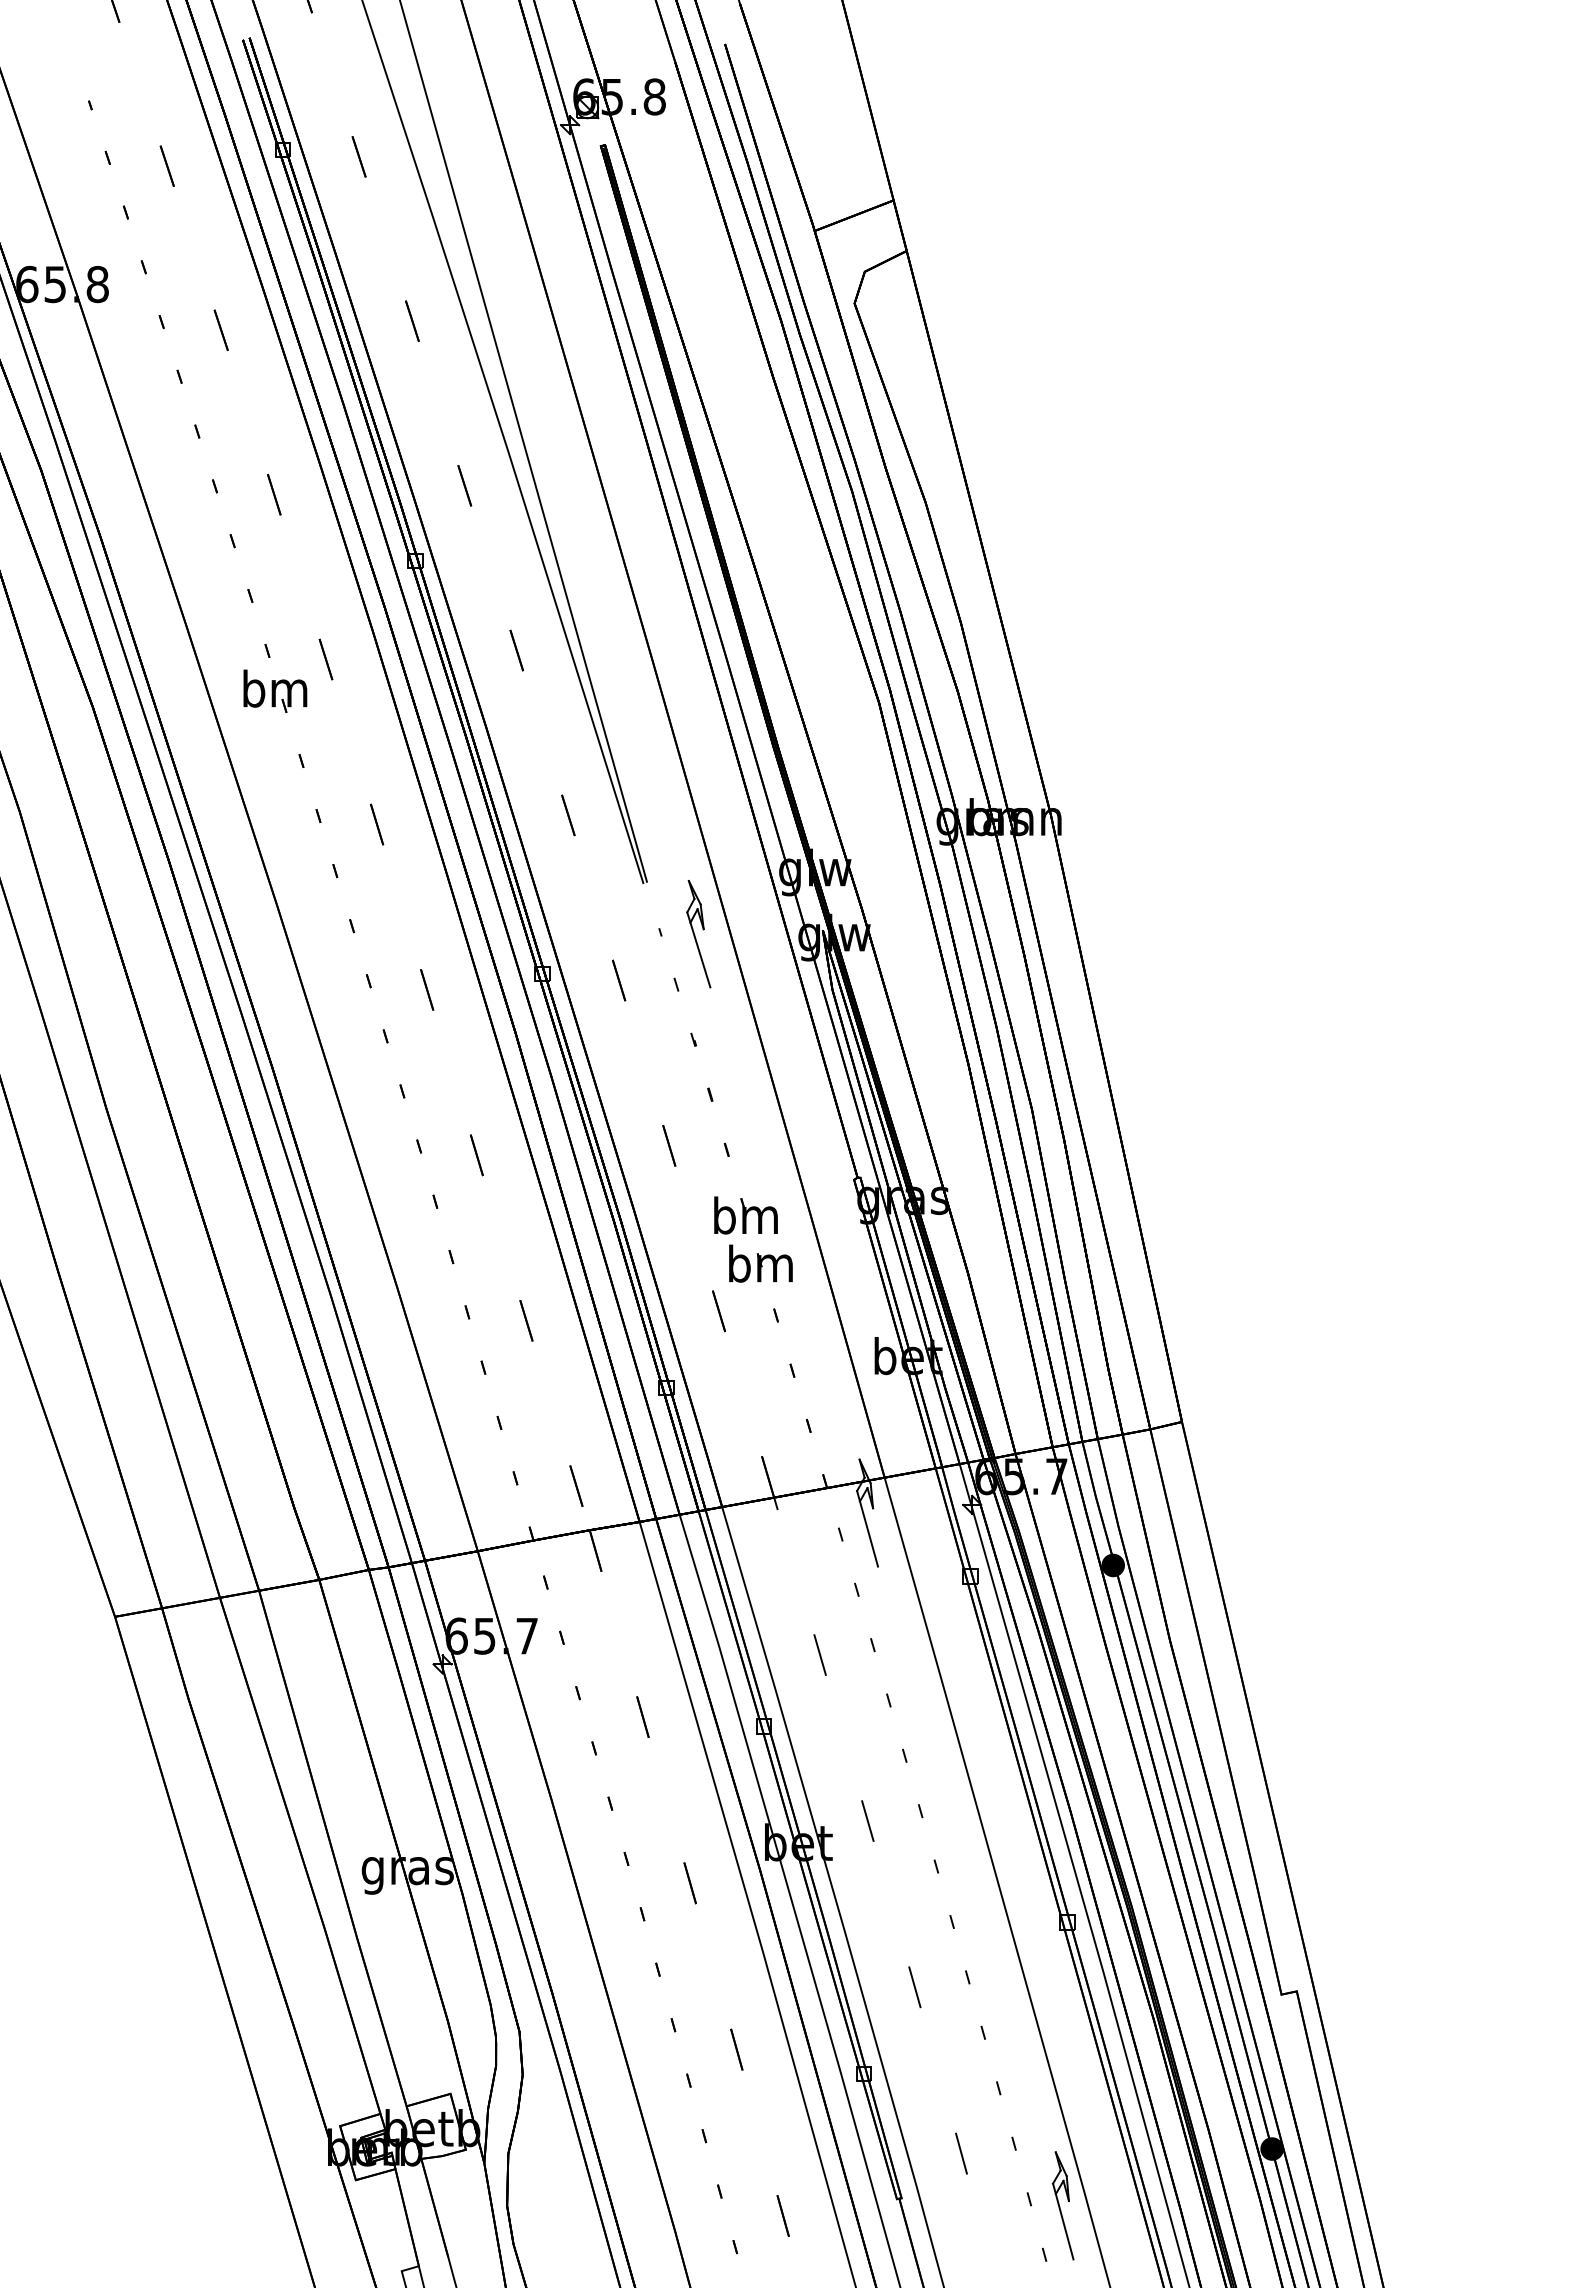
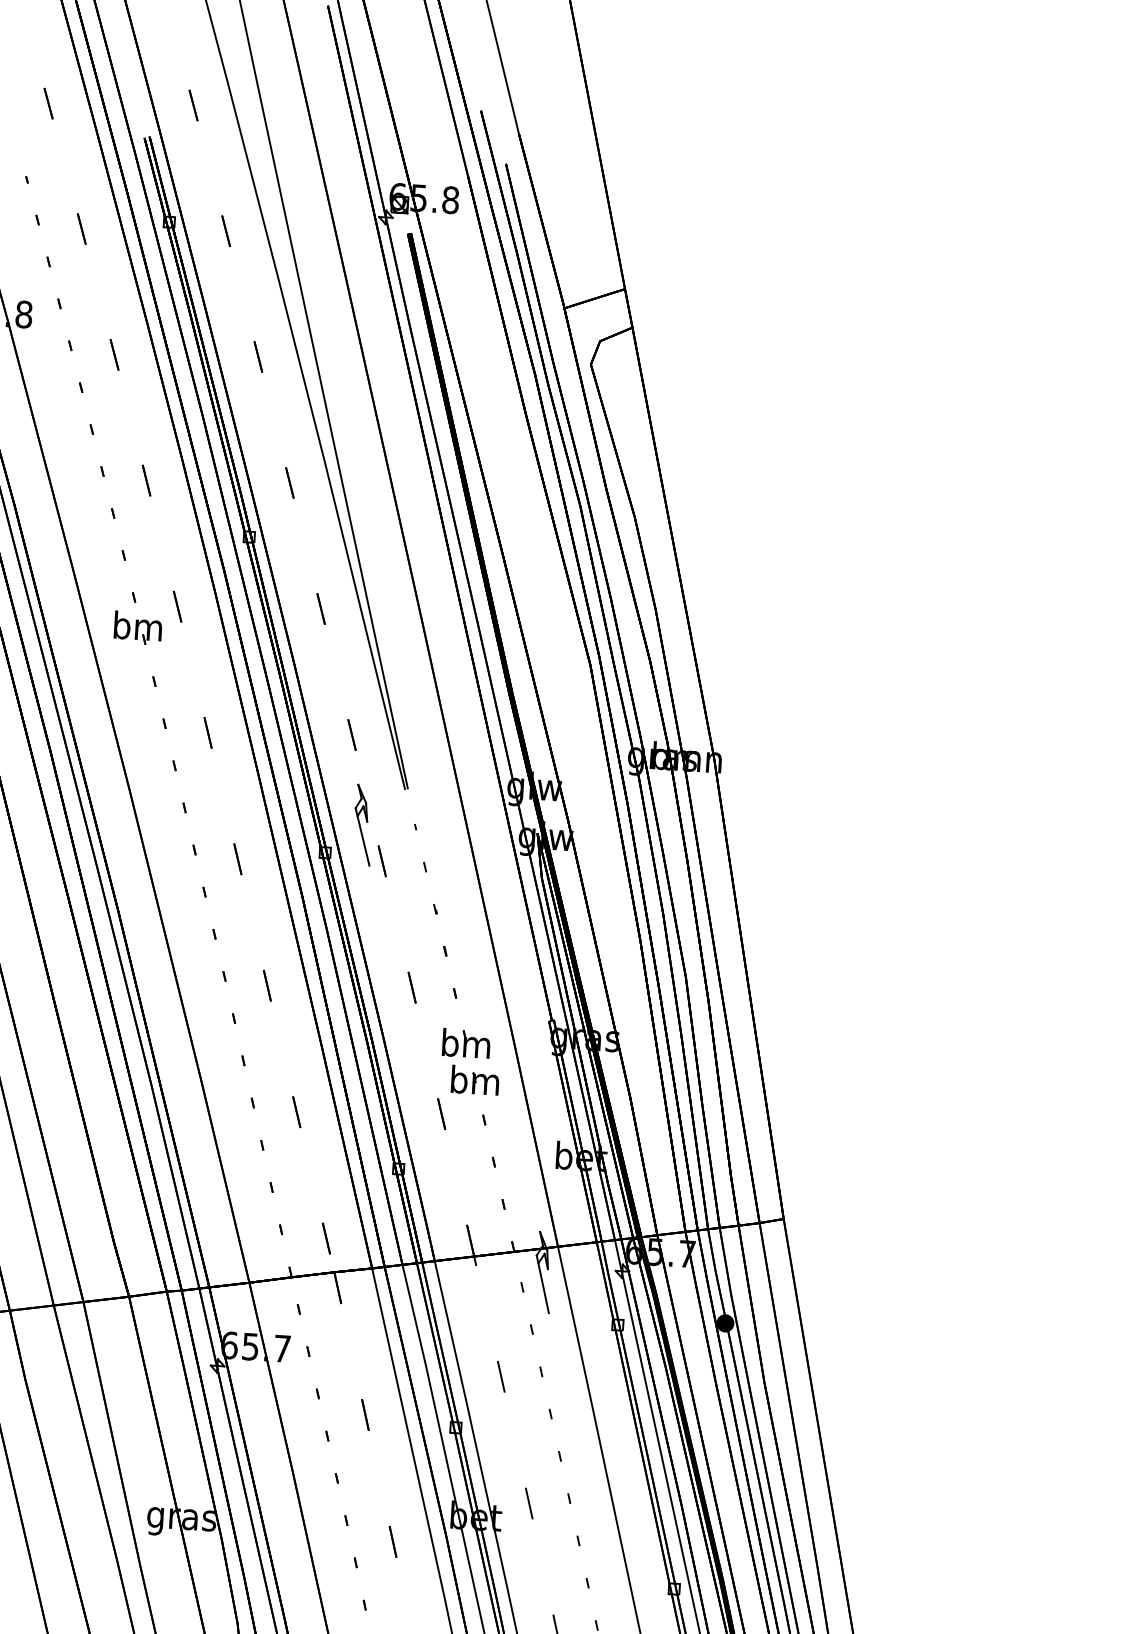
part: (698, 933) -> (363, 824), moved

